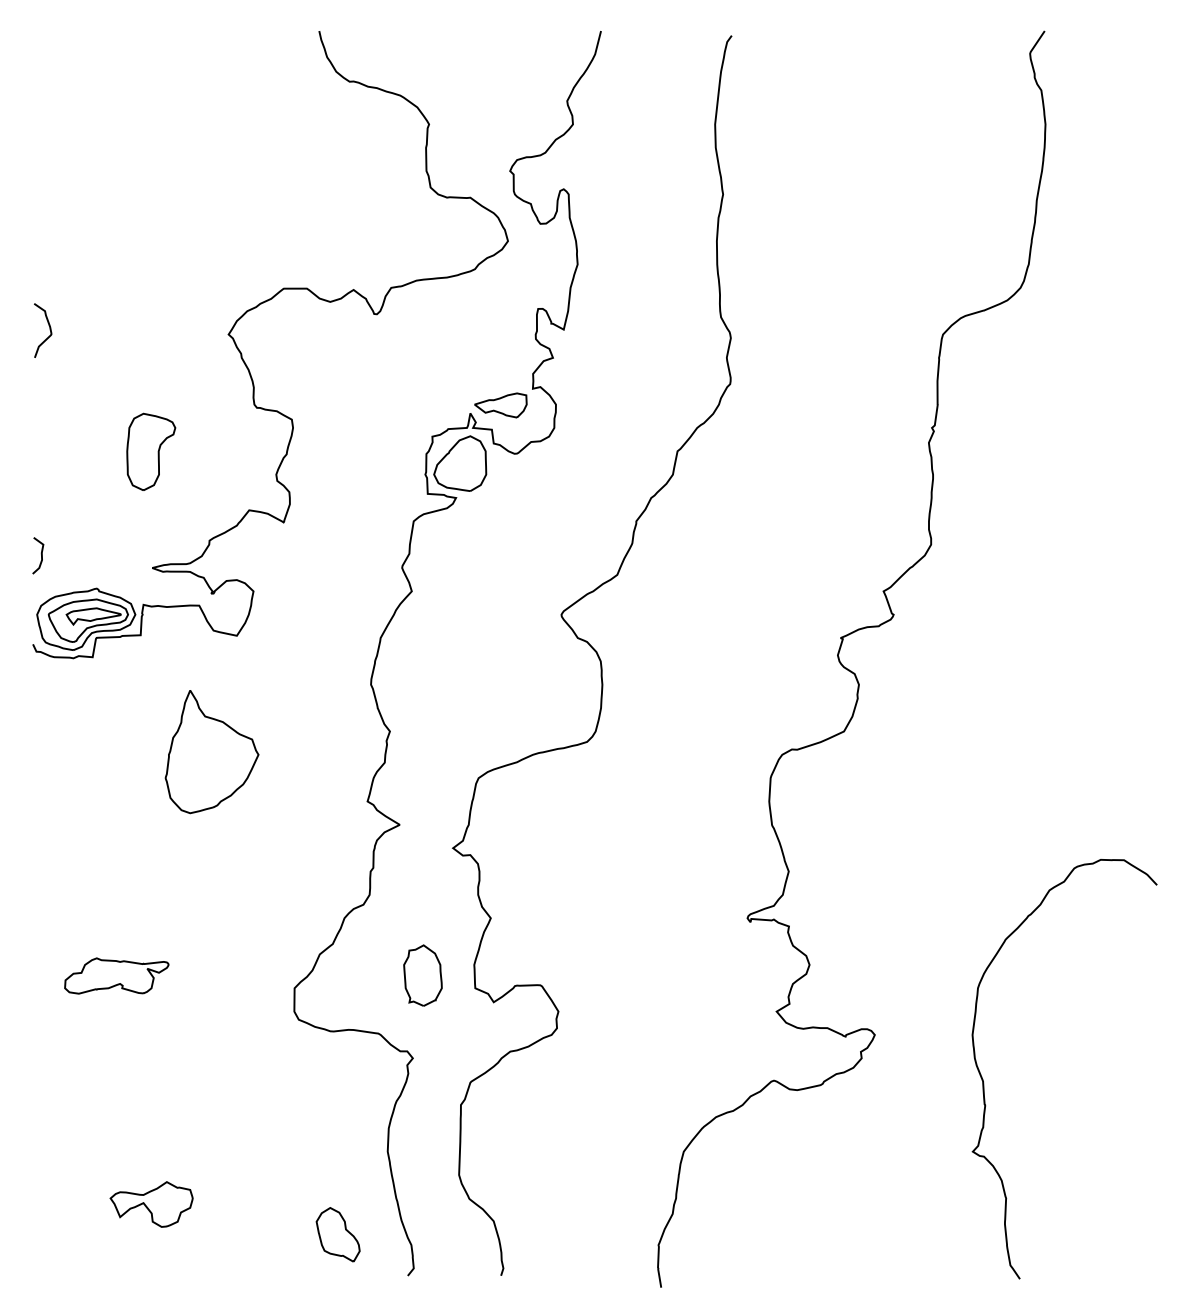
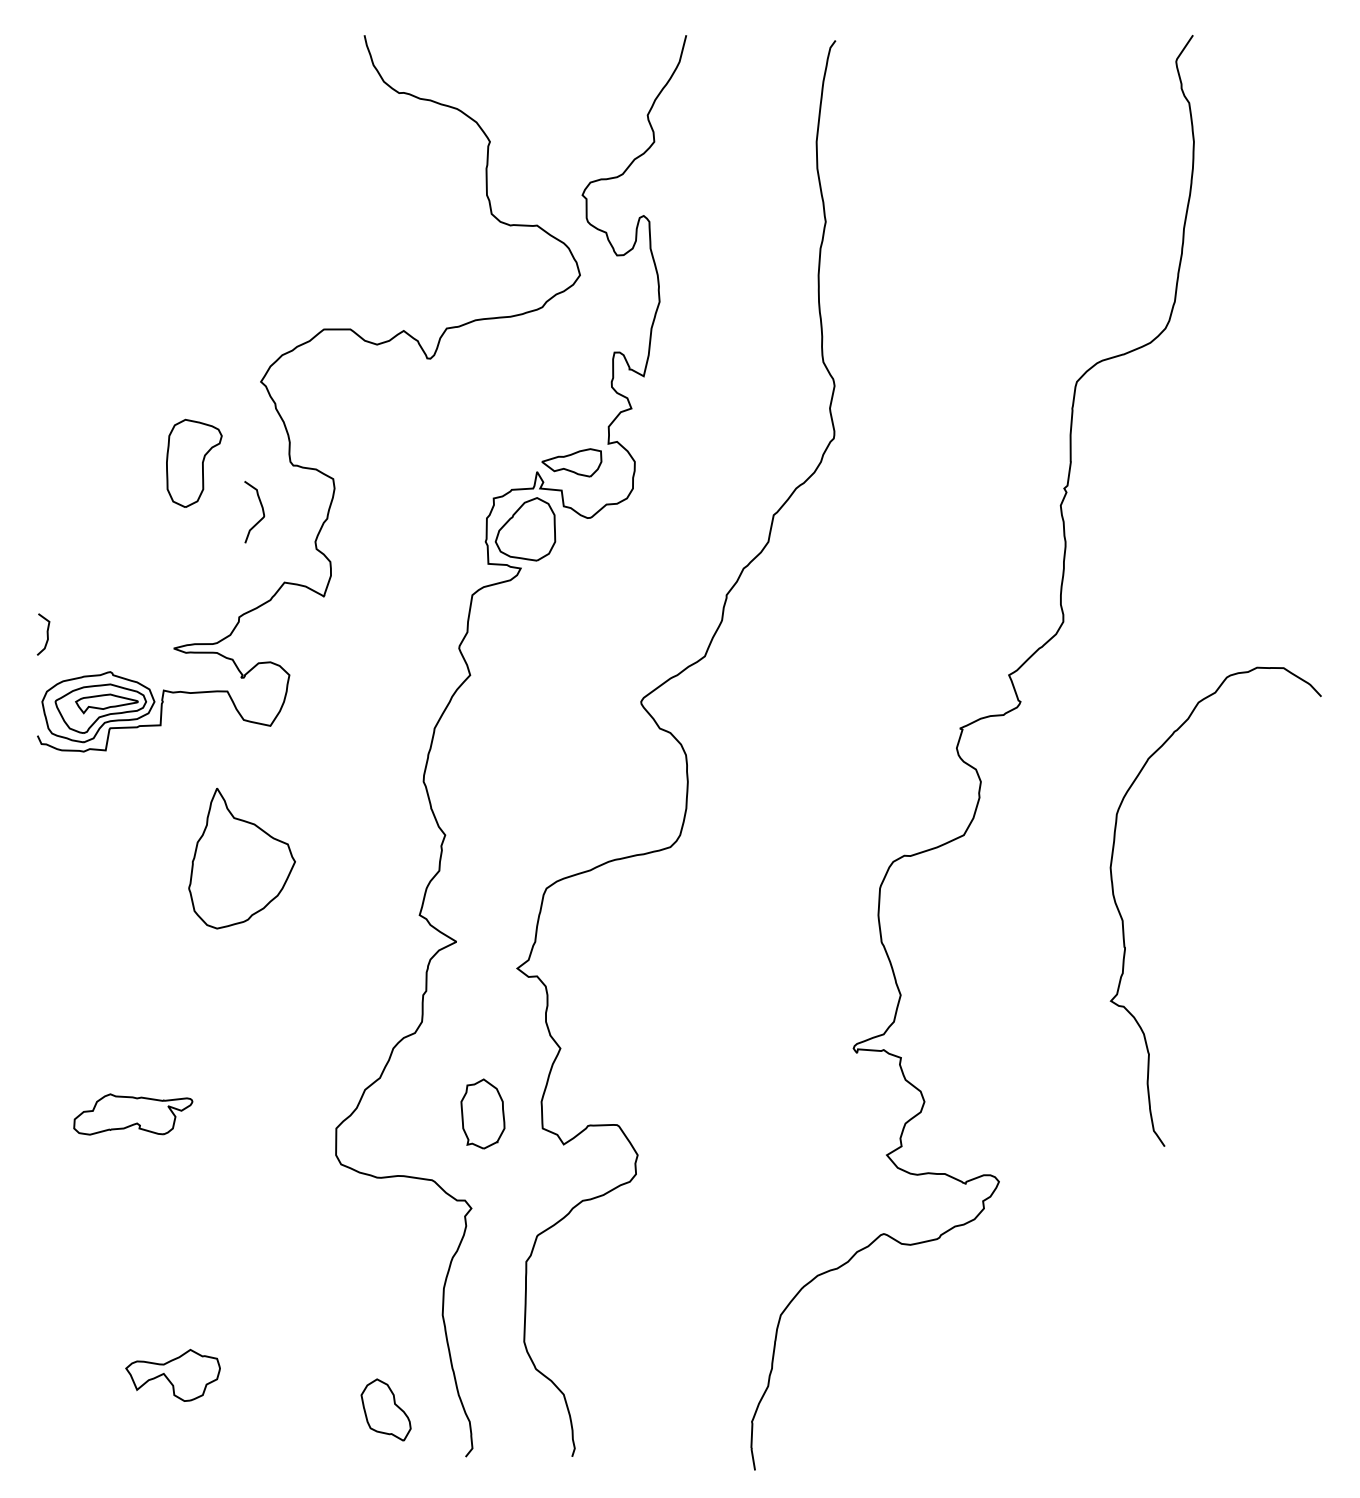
curve: (49, 330) -> (261, 512), moved
part: (151, 451) -> (194, 462), moved
curve: (984, 1083) -> (1124, 923), moved

